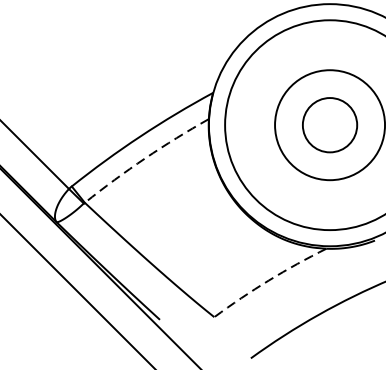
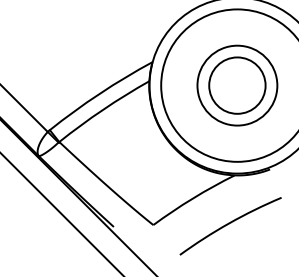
circle: (330, 125) -> (237, 85), size x1.43
arc: (145, 158) -> (103, 109), dashed -> solid
arc: (269, 280) -> (193, 198), dashed -> solid

